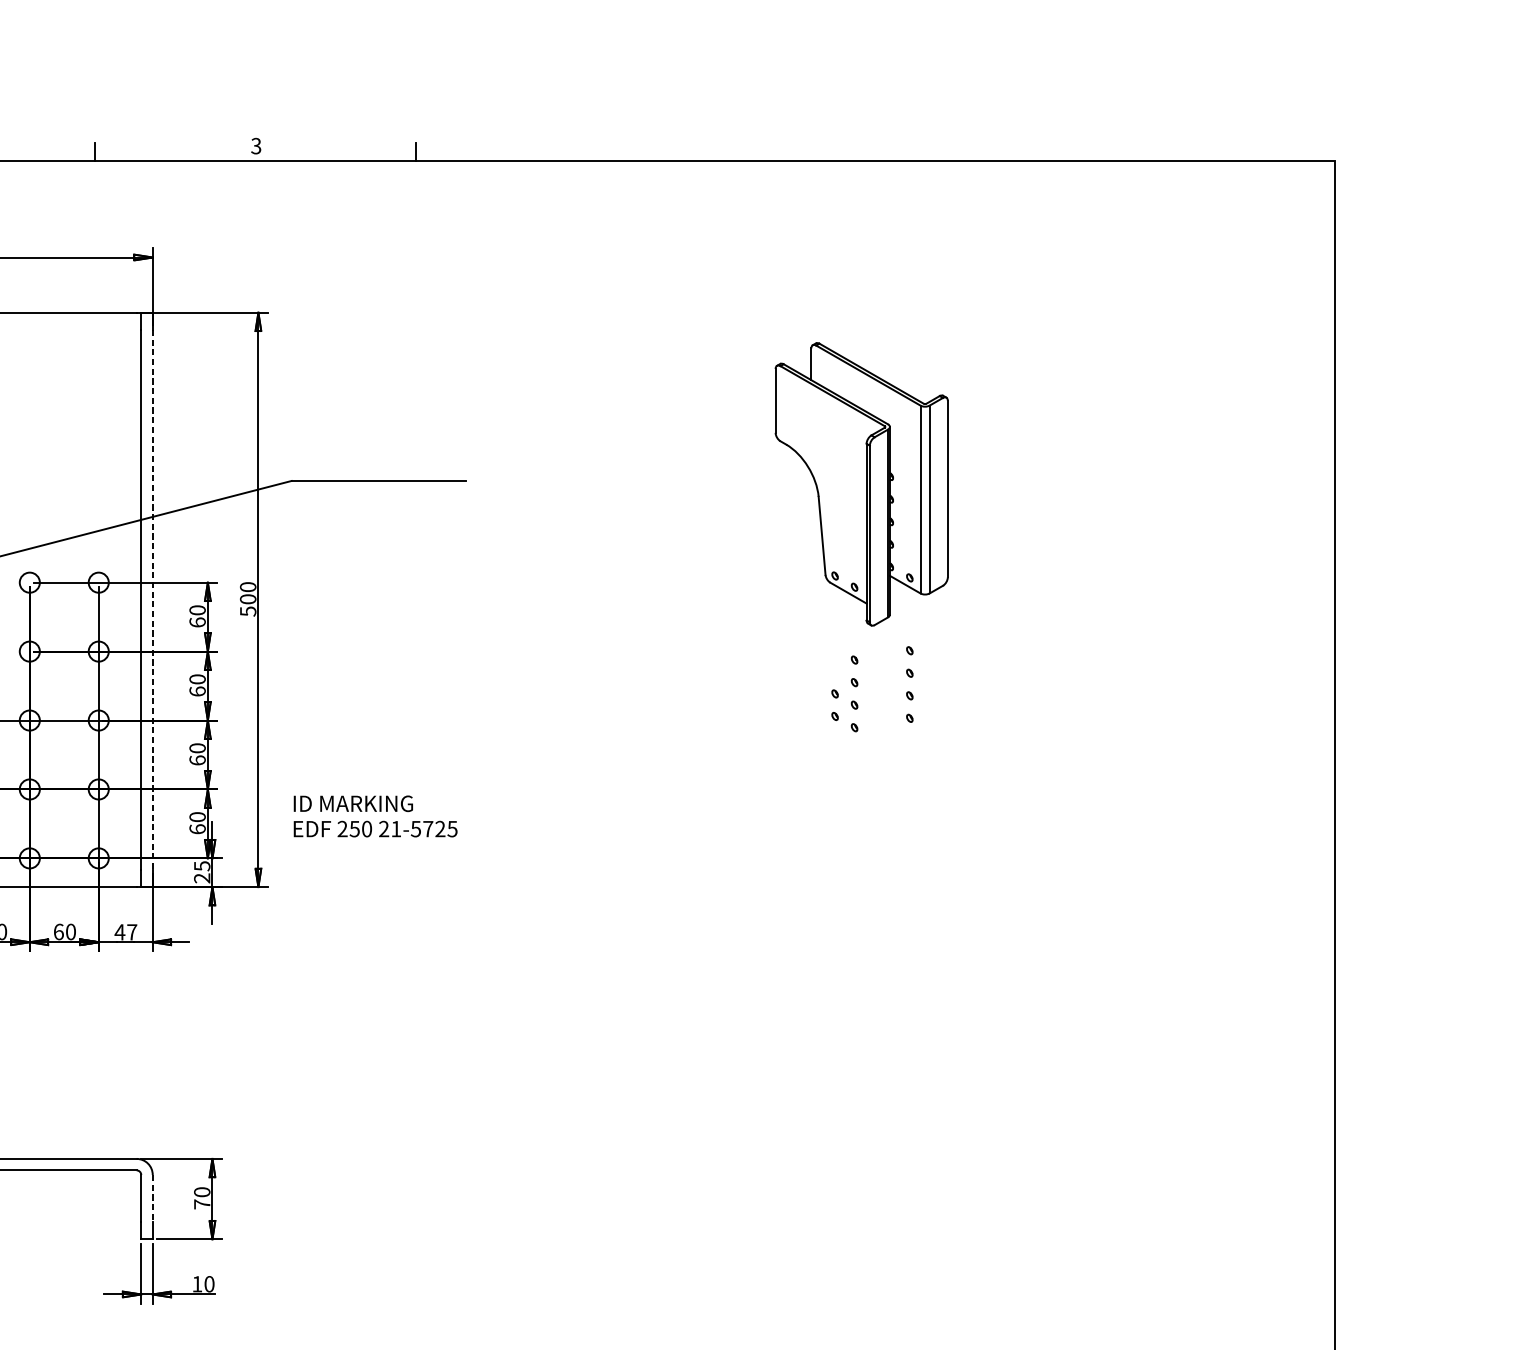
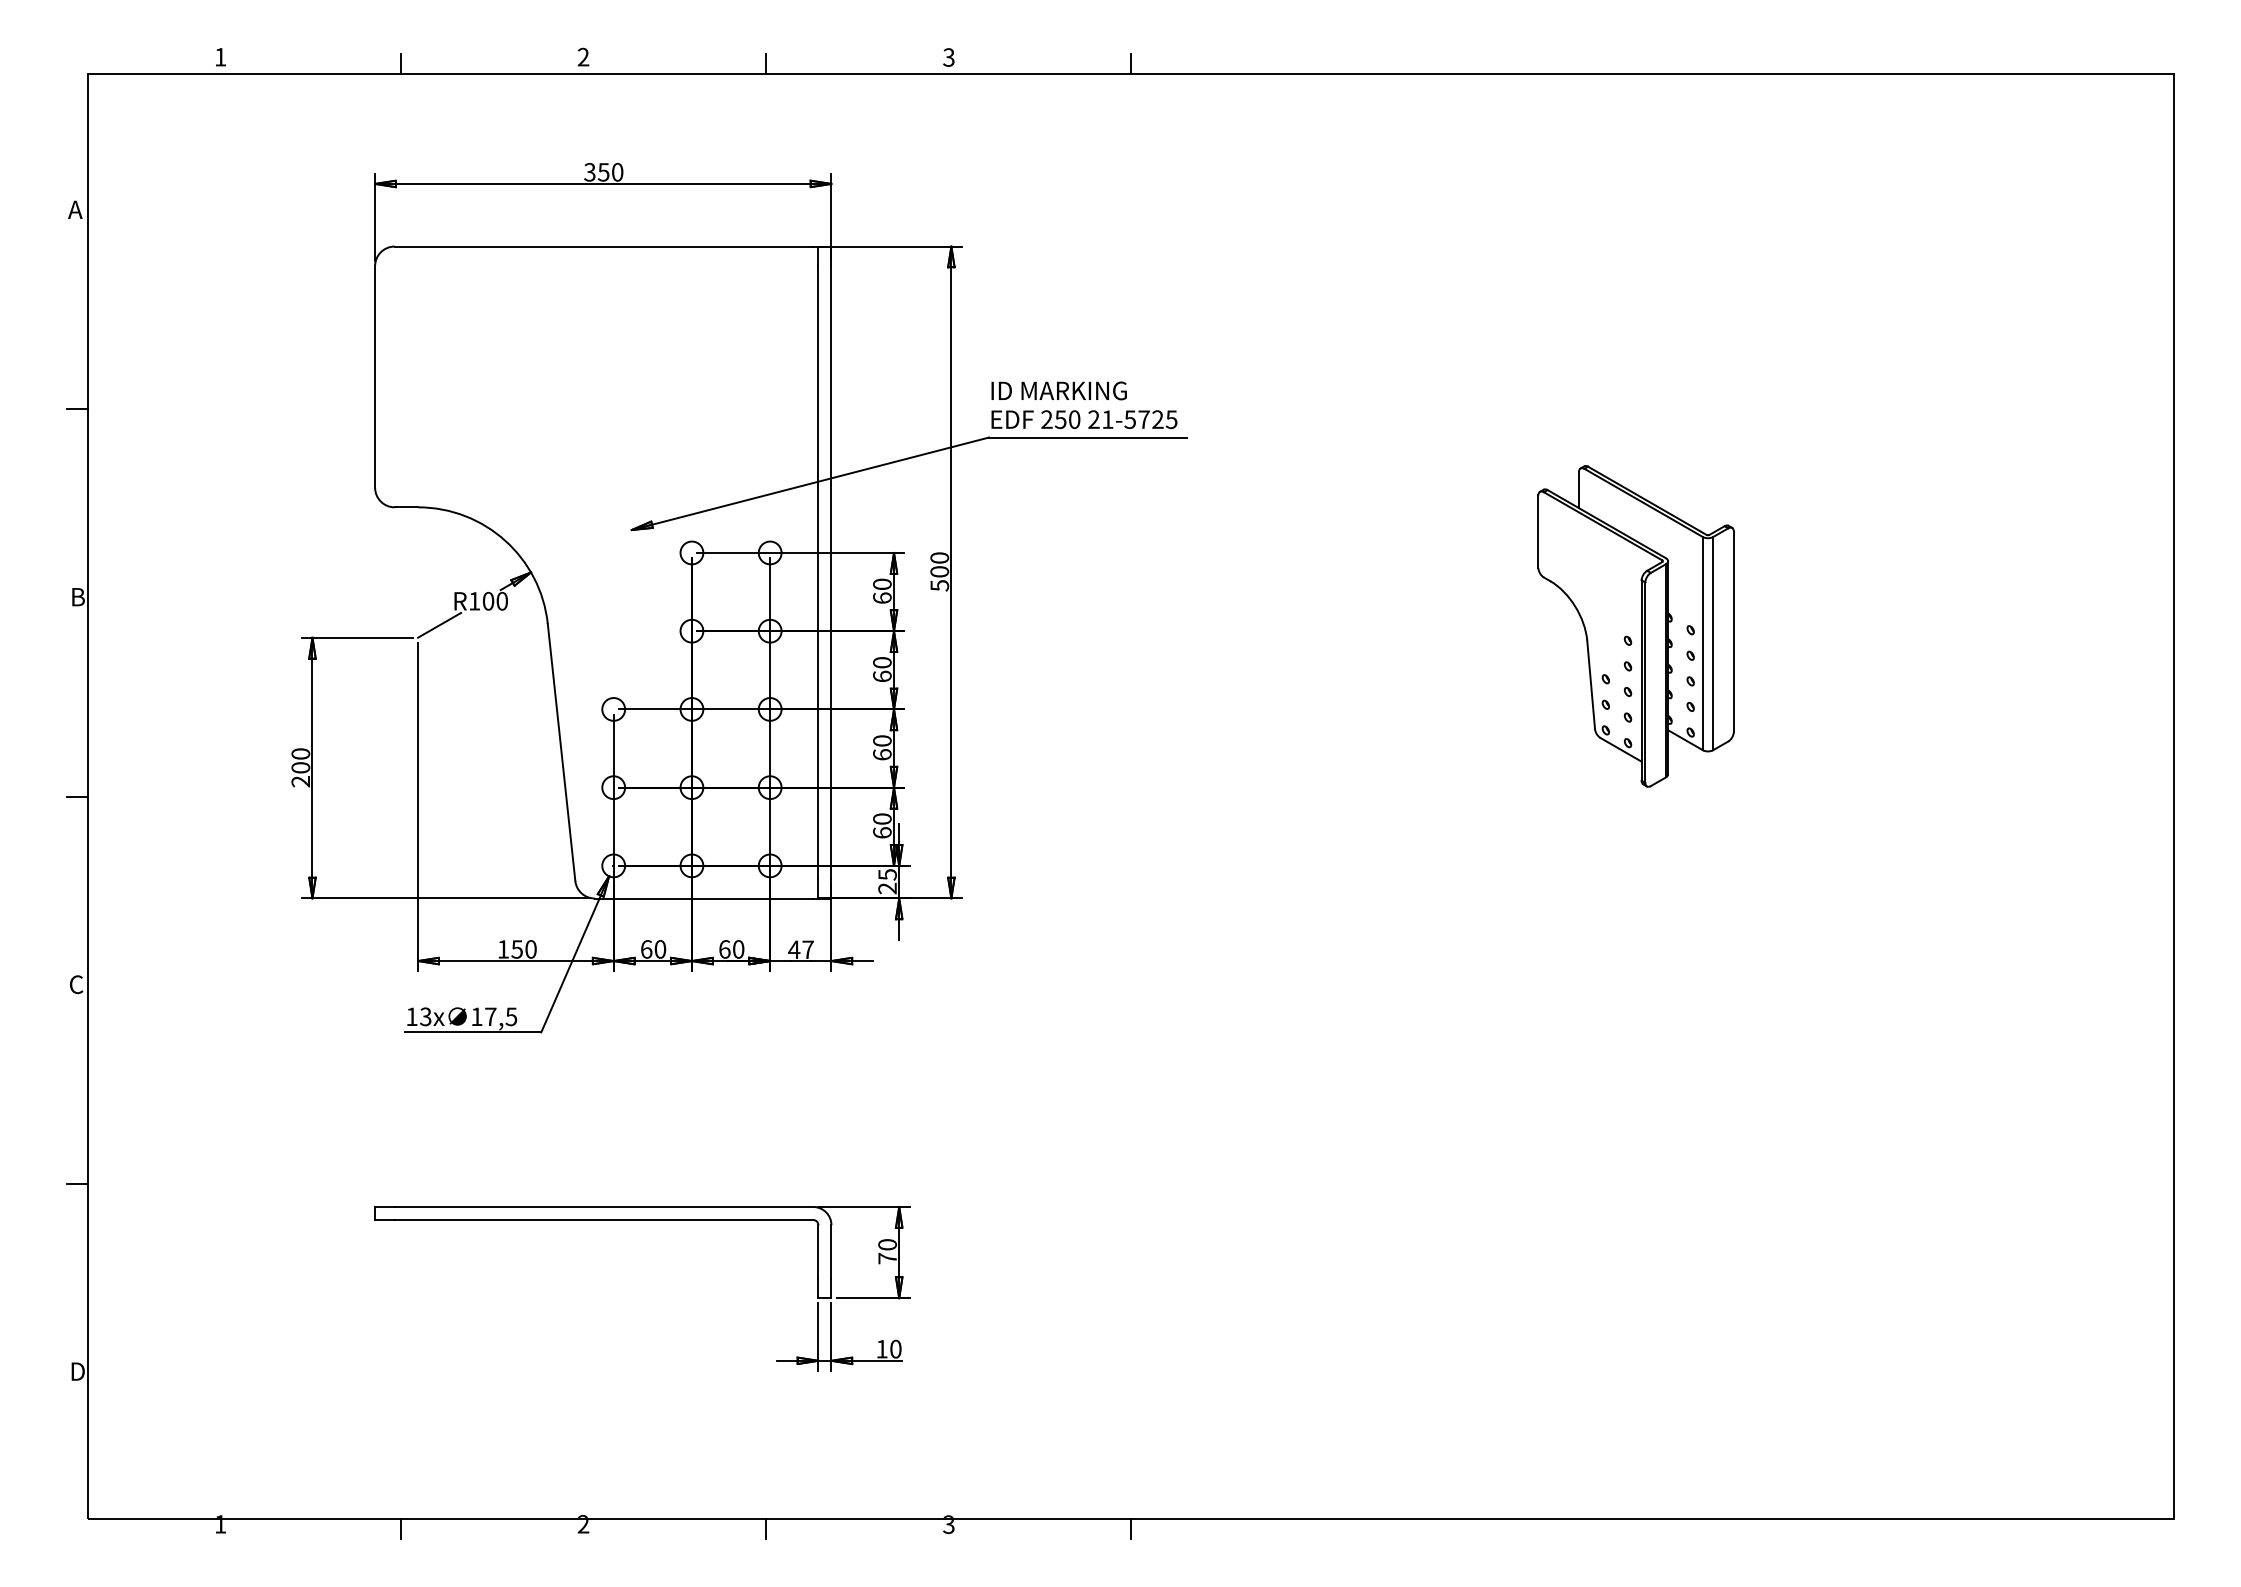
part: (861, 484) -> (1635, 626), moved
line: (152, 600) -> (831, 573), dashed -> solid
text: (375, 815) -> (1084, 404), moved
line: (152, 1198) -> (831, 1251), dashed -> solid

